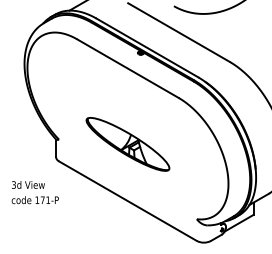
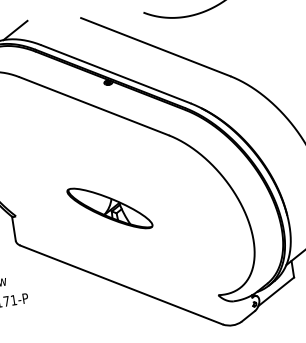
part: (127, 144) -> (109, 208), size x0.7

